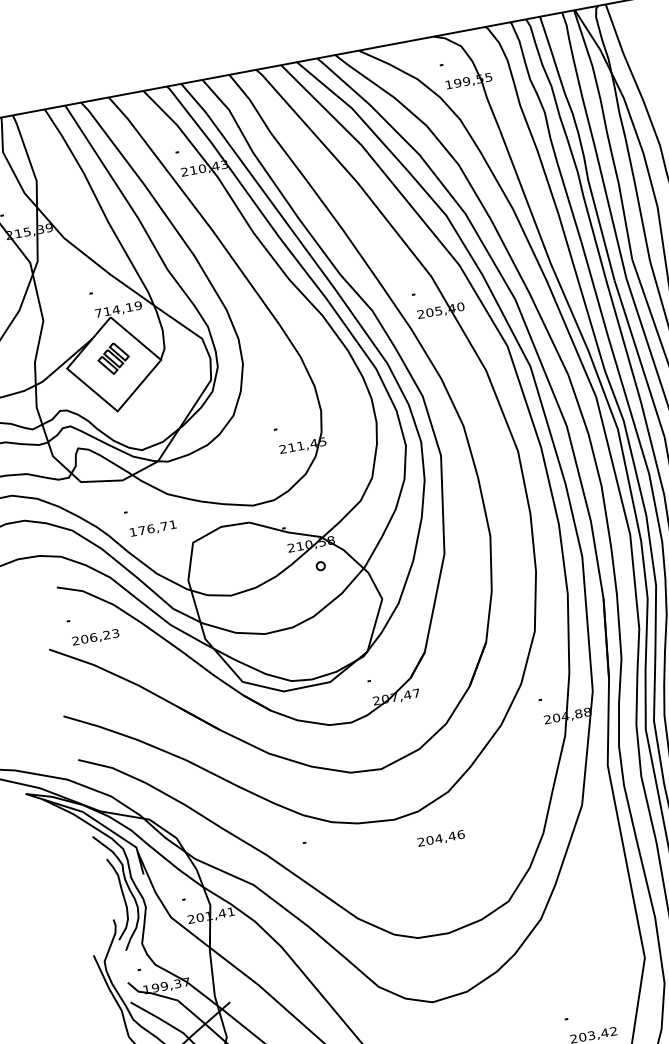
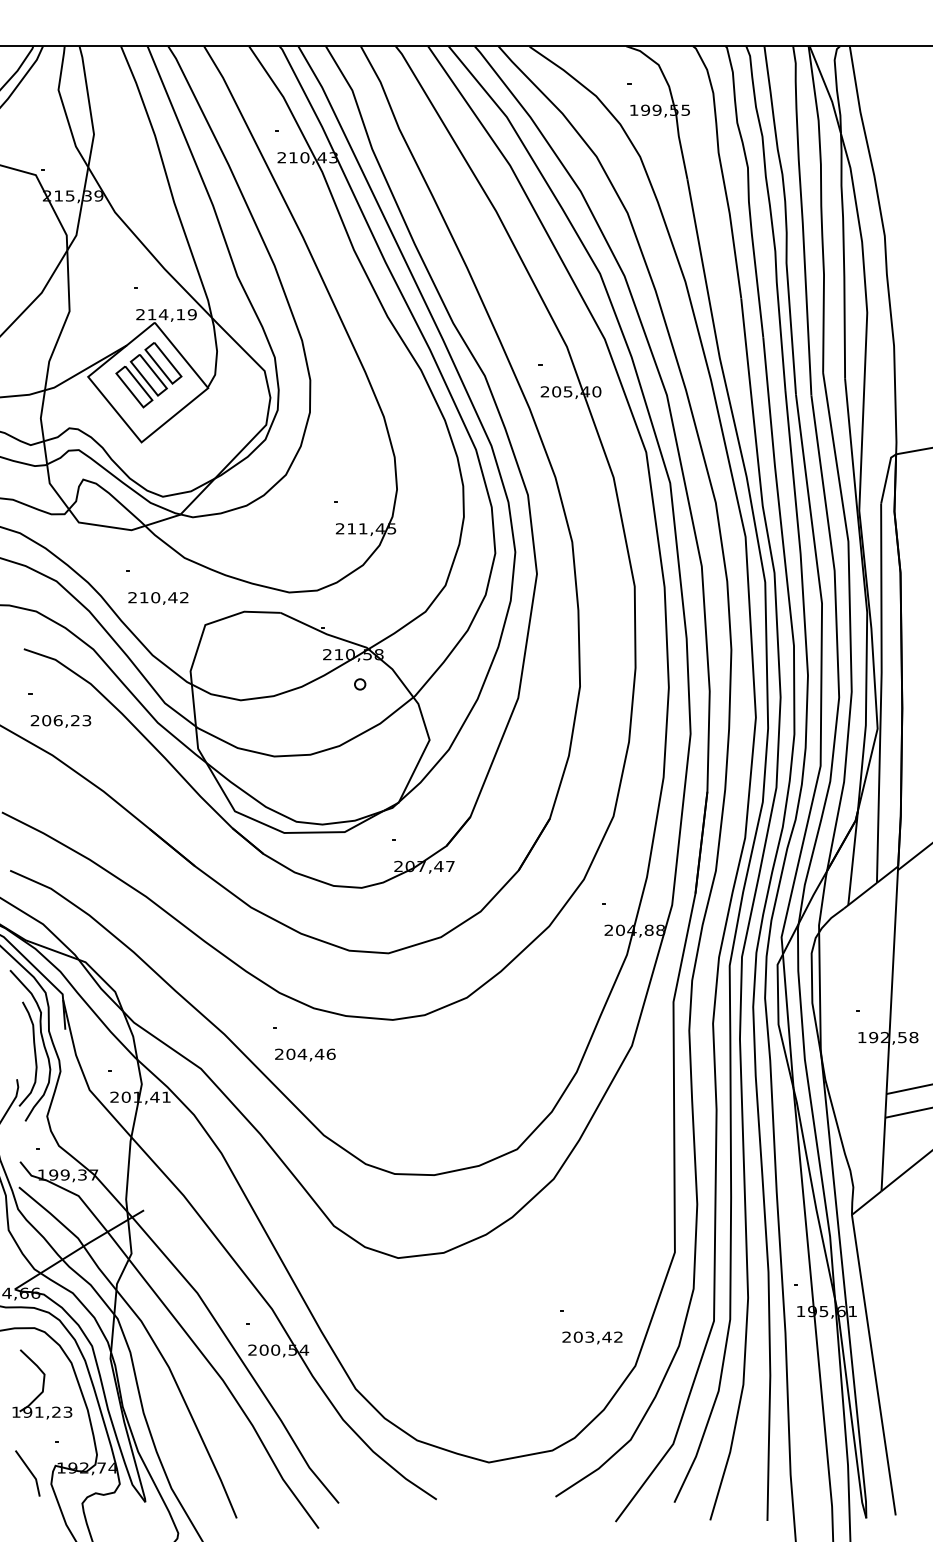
text: (98, 313) -> (140, 314), 714,19 -> 214,19
part: (113, 358) -> (148, 375), size x1.67
text: (153, 528) -> (158, 597), 176,71 -> 210,42
text: (441, 838) -> (305, 1054), moved

